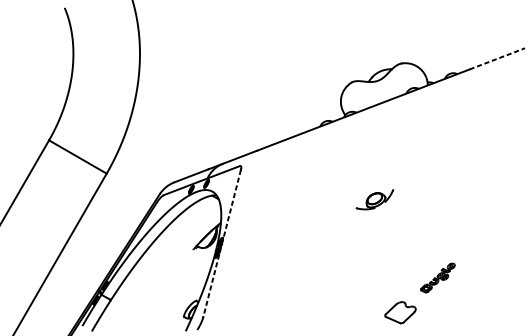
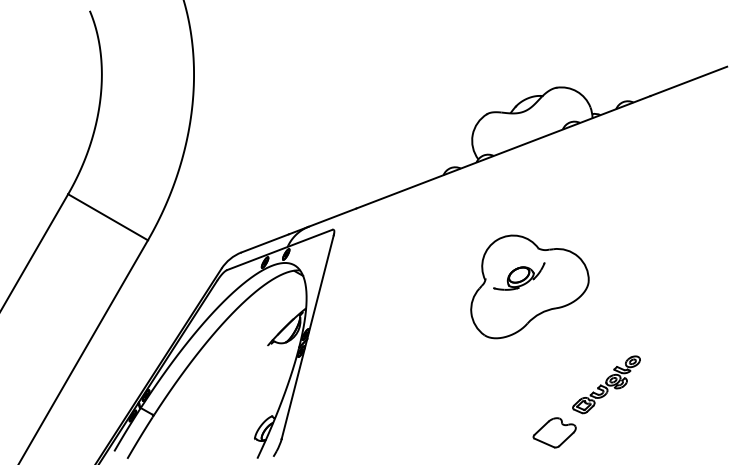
line: (497, 58) -> (689, 81), dashed -> solid
part: (382, 207) -> (529, 286), added
line: (221, 243) -> (307, 337), dashed -> solid
part: (437, 277) -> (606, 384), size x1.43

